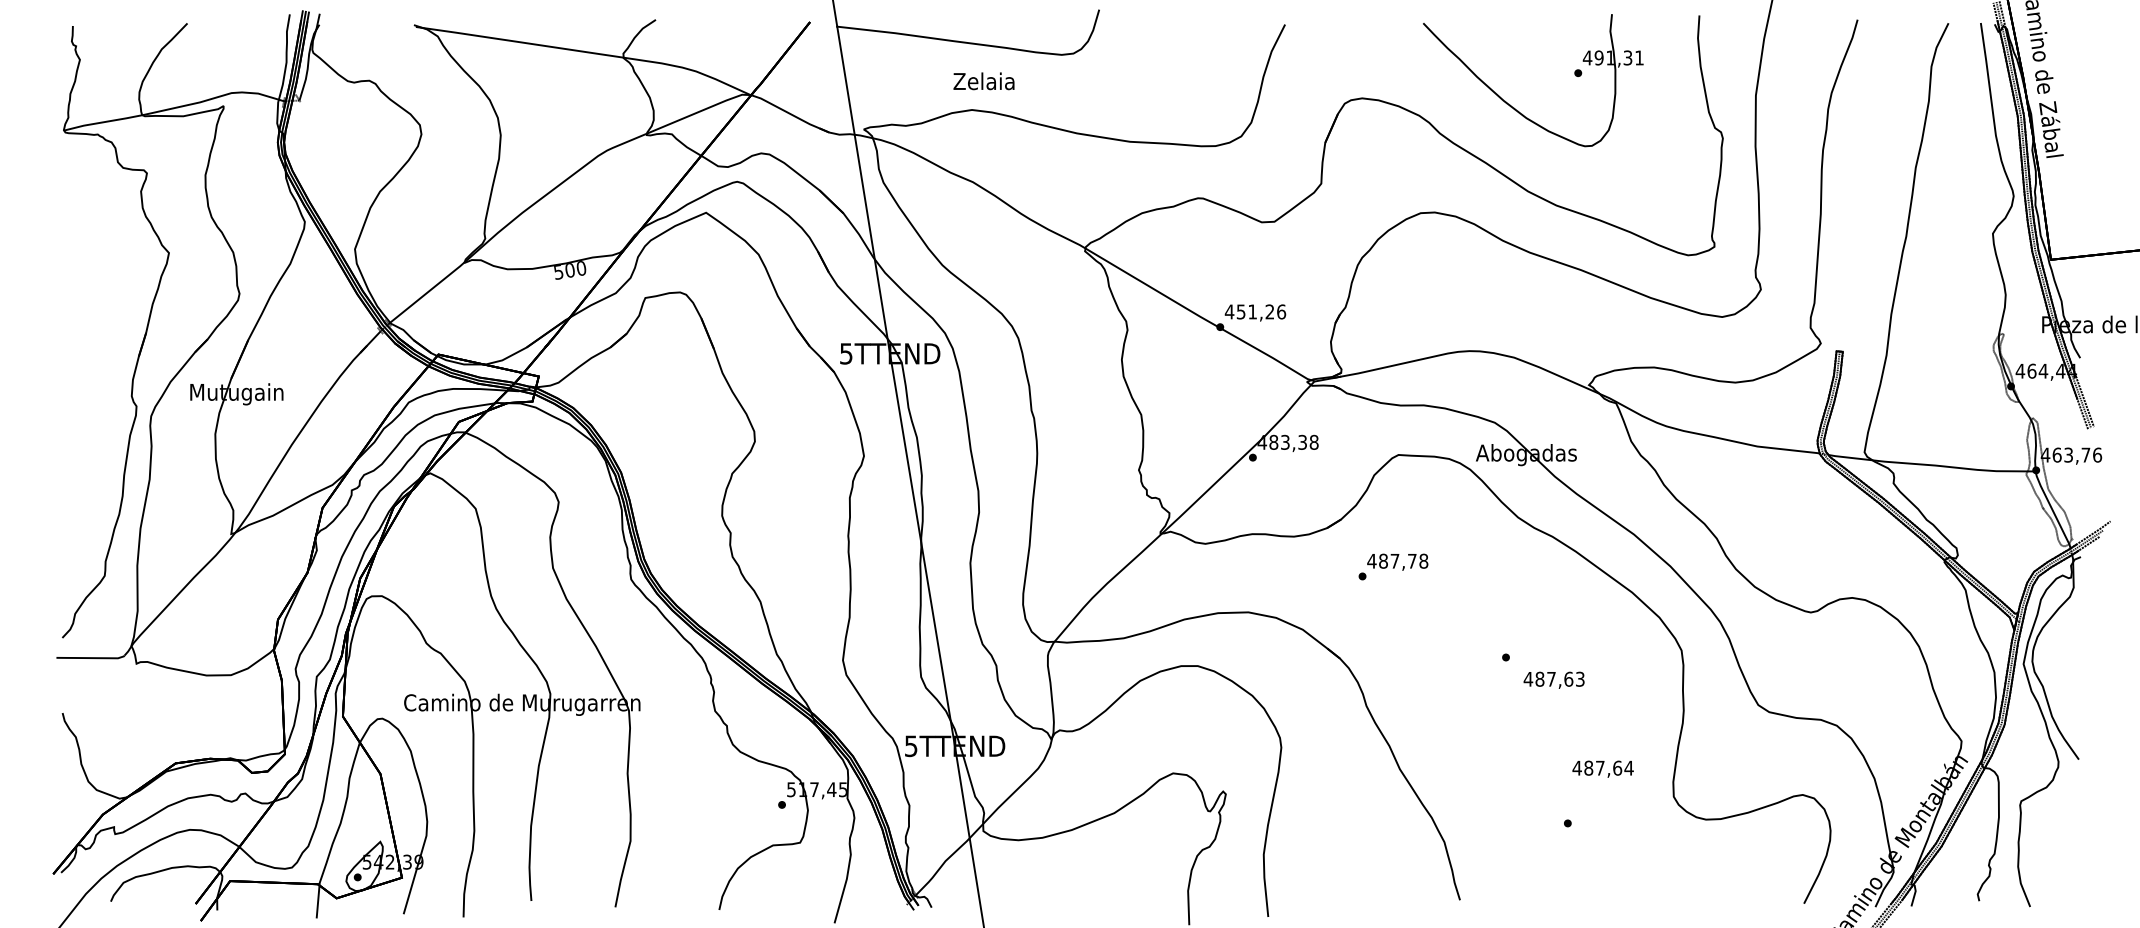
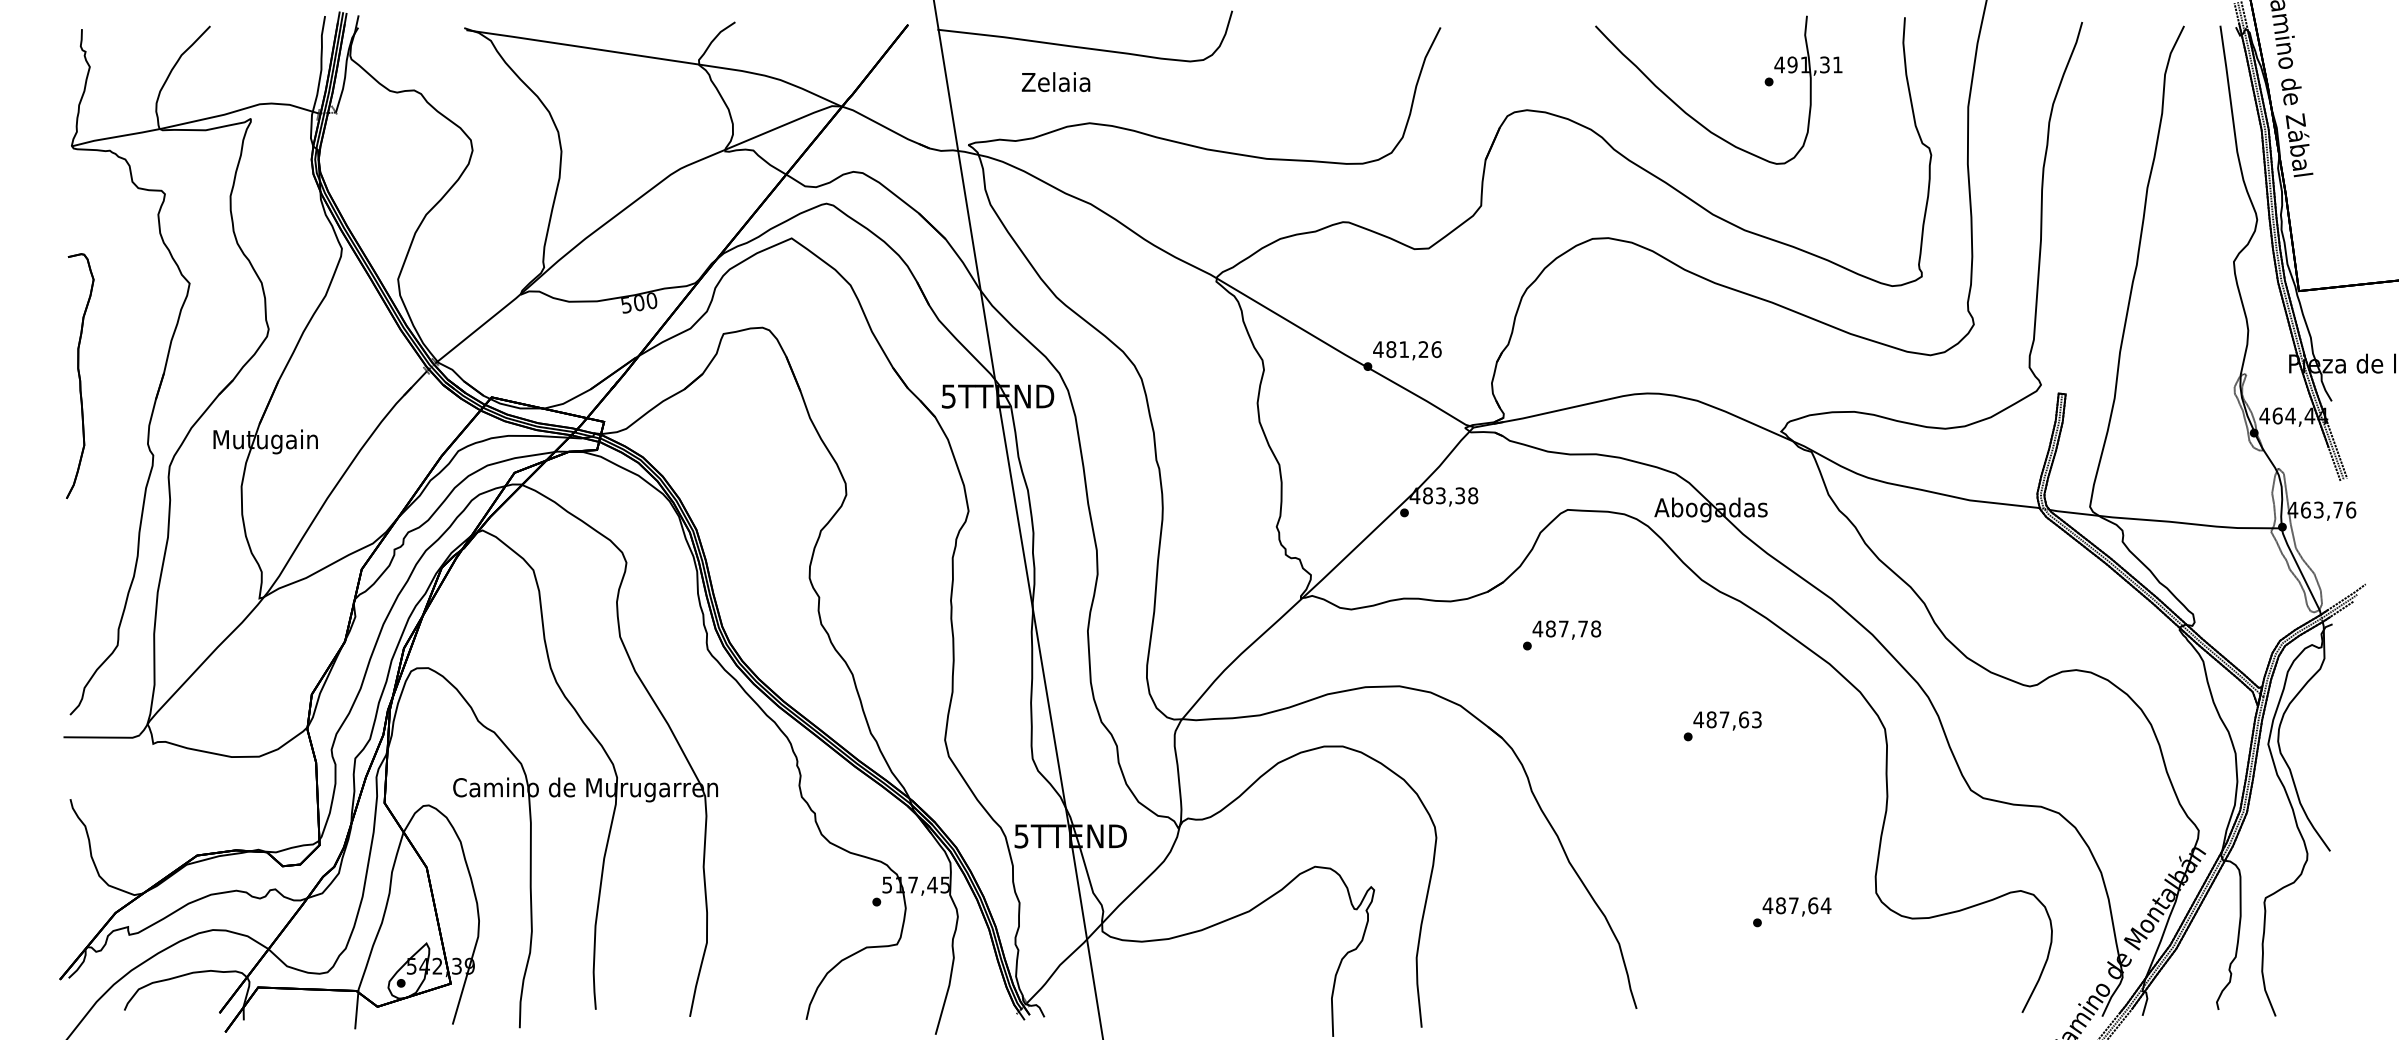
text: (983, 81) -> (1055, 82), moved
text: (1240, 311) -> (1390, 349), 451,26 -> 481,26
part: (71, 335) -> (80, 375), added
text: (1553, 679) -> (1726, 720), moved
text: (1602, 768) -> (1796, 906), moved

